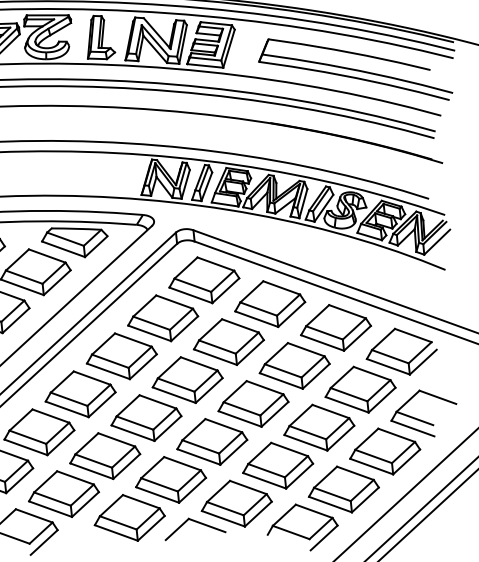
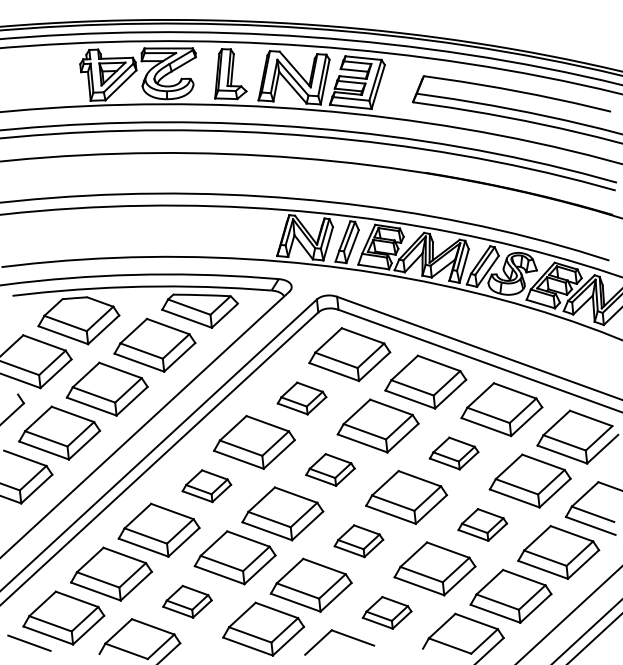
part: (162, 318) -> (301, 398), size x0.6
part: (294, 365) -> (453, 453), size x0.6
part: (187, 379) -> (330, 469), size x0.6
part: (80, 393) -> (206, 485), size x0.6
part: (319, 427) -> (482, 524), size x0.6
part: (211, 441) -> (358, 540), size x0.6
part: (63, 493) -> (187, 601), size x0.6
part: (236, 503) -> (386, 612), size x0.6

